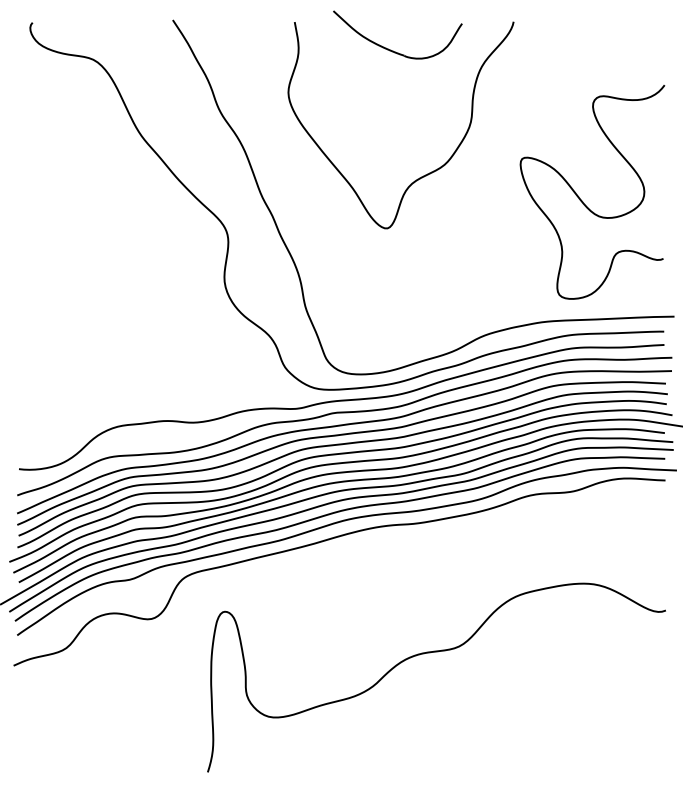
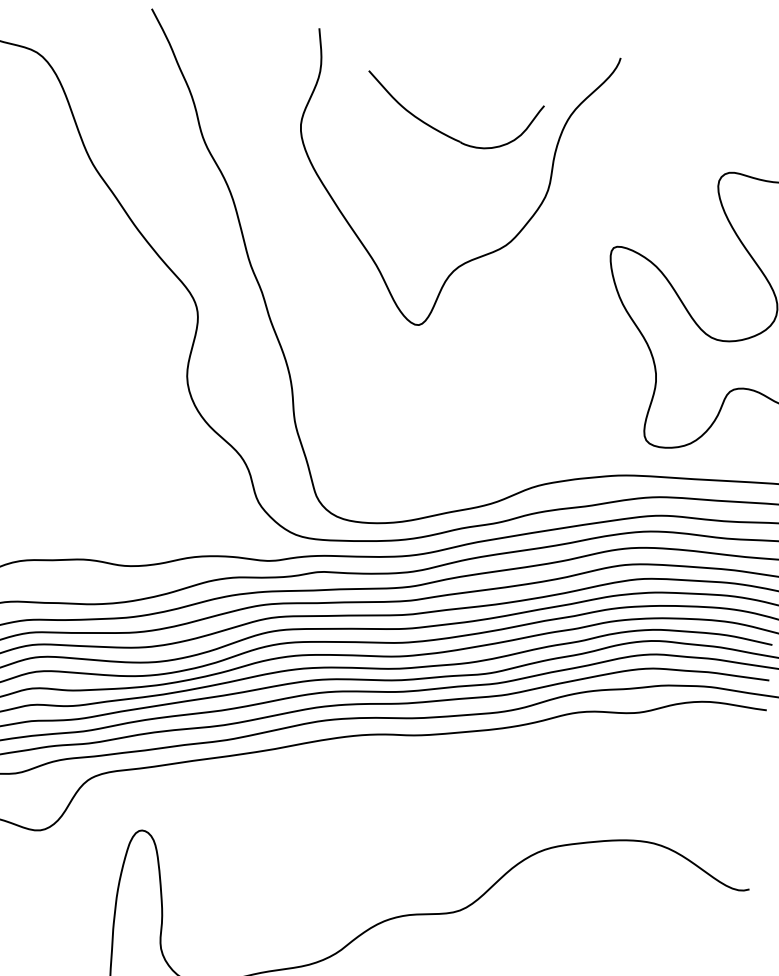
part: (393, 50) -> (446, 133), moved

